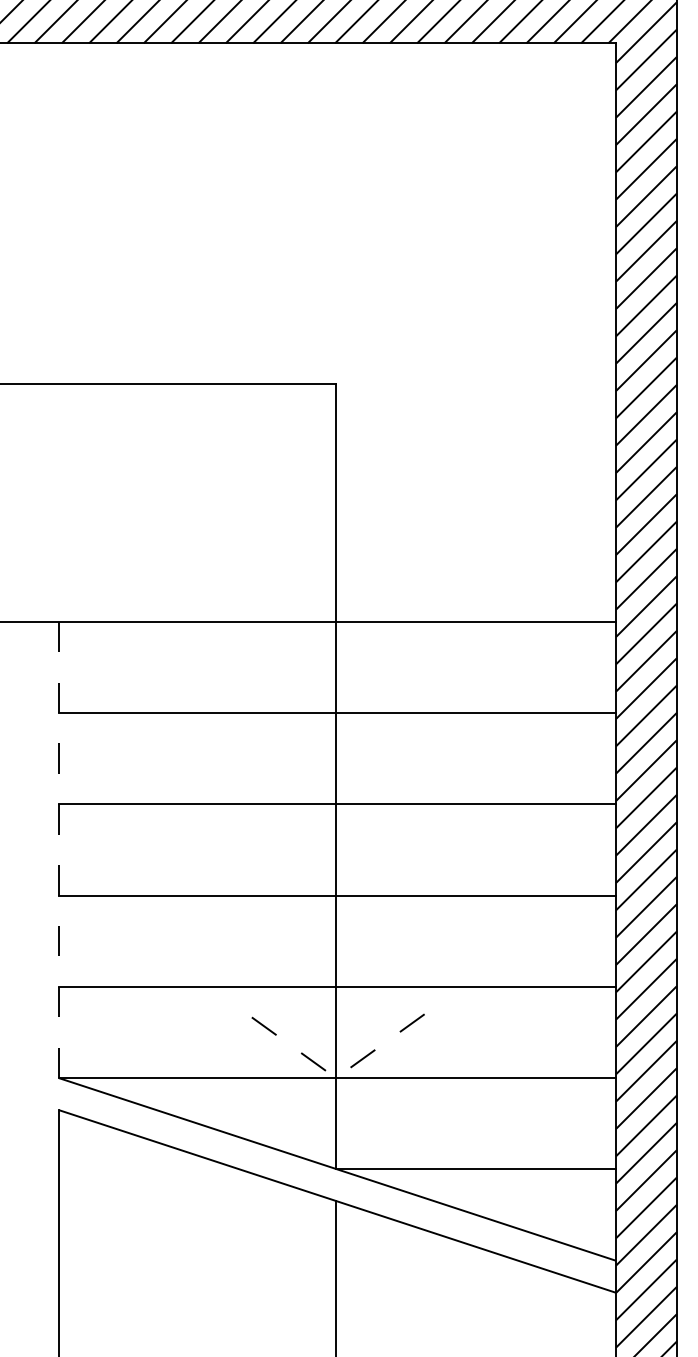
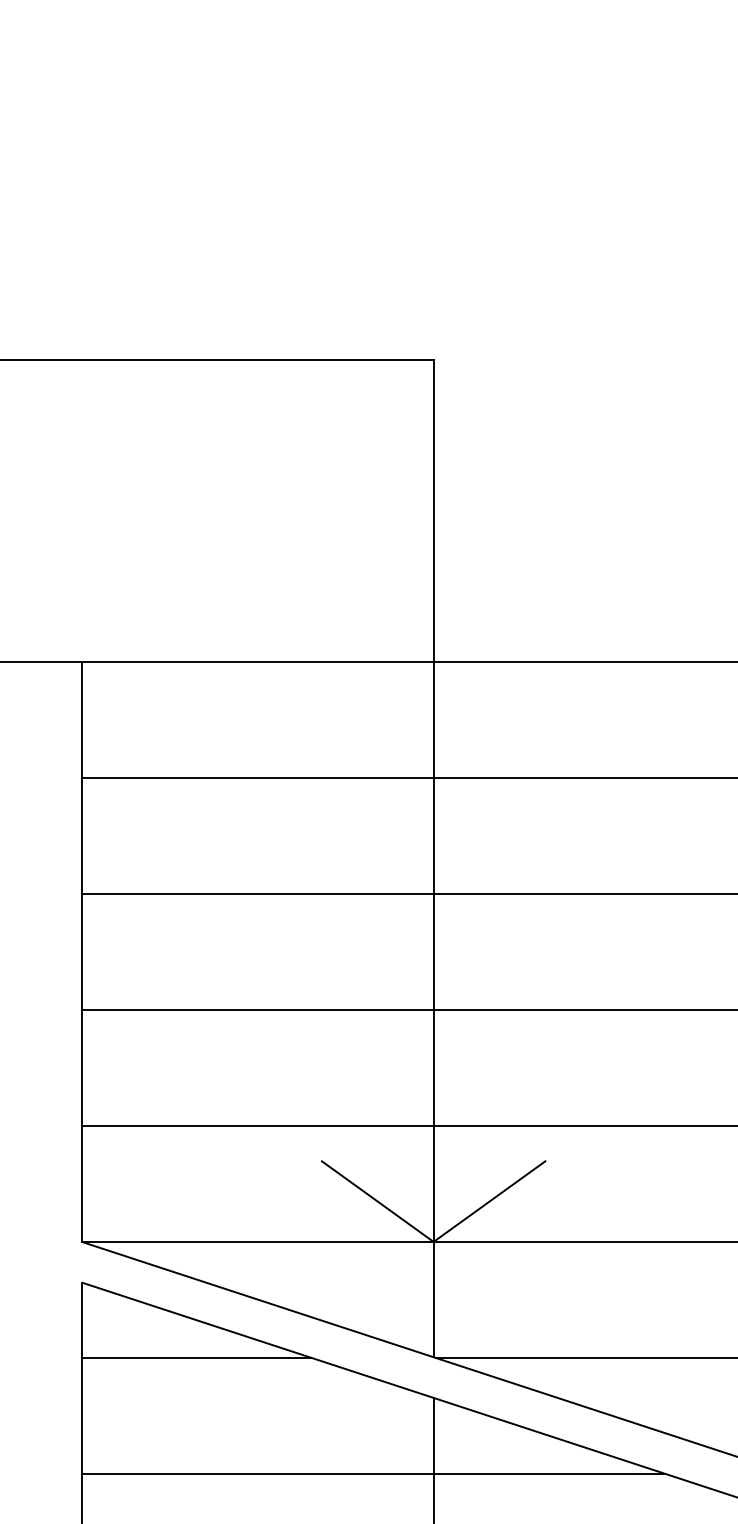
line: (59, 849) -> (82, 951), dashed -> solid
line: (336, 1078) -> (434, 1242), dashed -> solid
line: (149, 1169) -> (196, 1357), added
line: (288, 1260) -> (373, 1473), added

